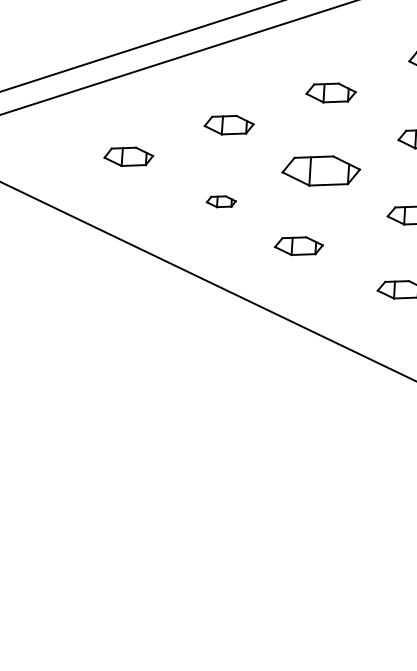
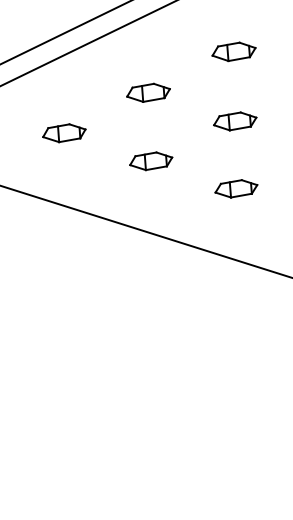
part: (321, 170) -> (235, 121), size x0.62
part: (221, 201) -> (151, 160), size x1.67
part: (298, 245) -> (235, 188), moved

